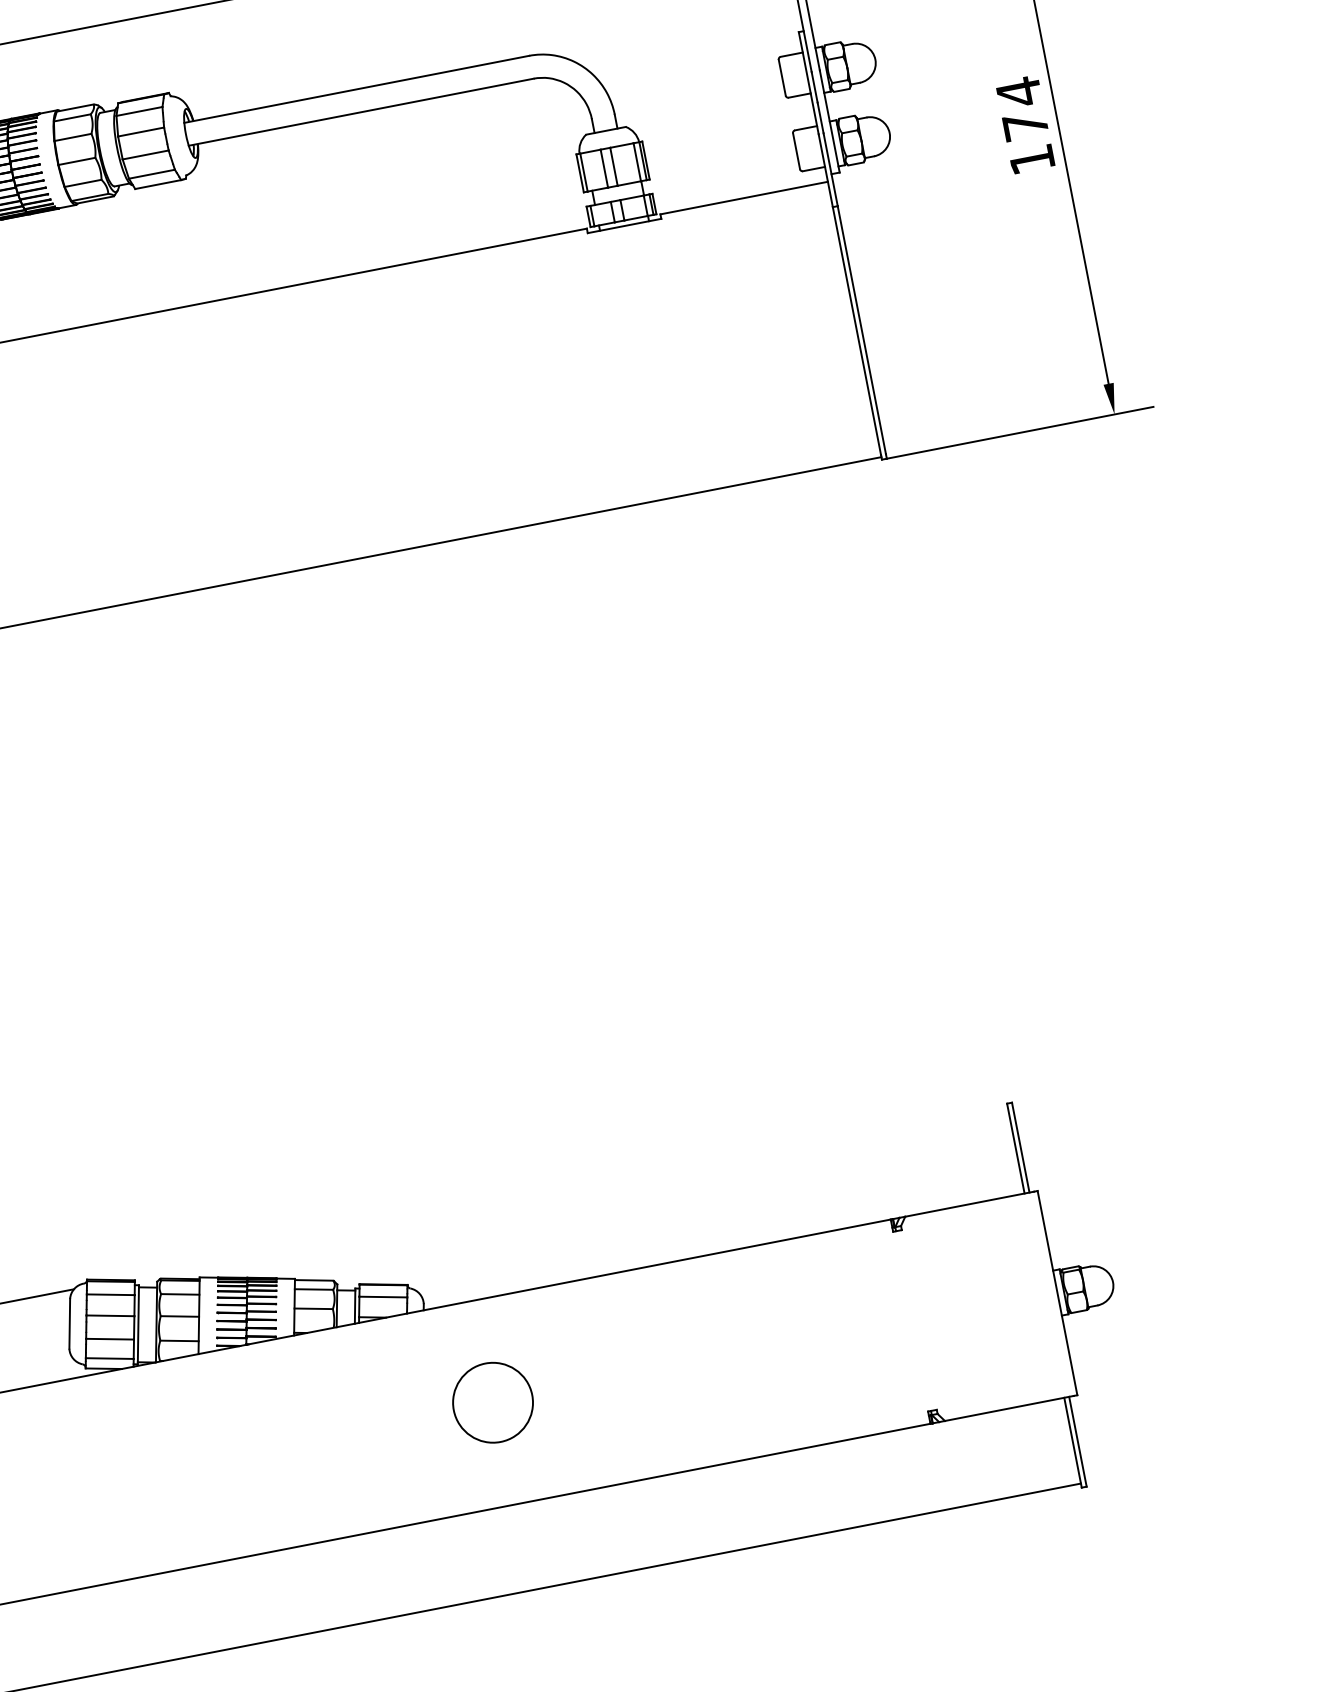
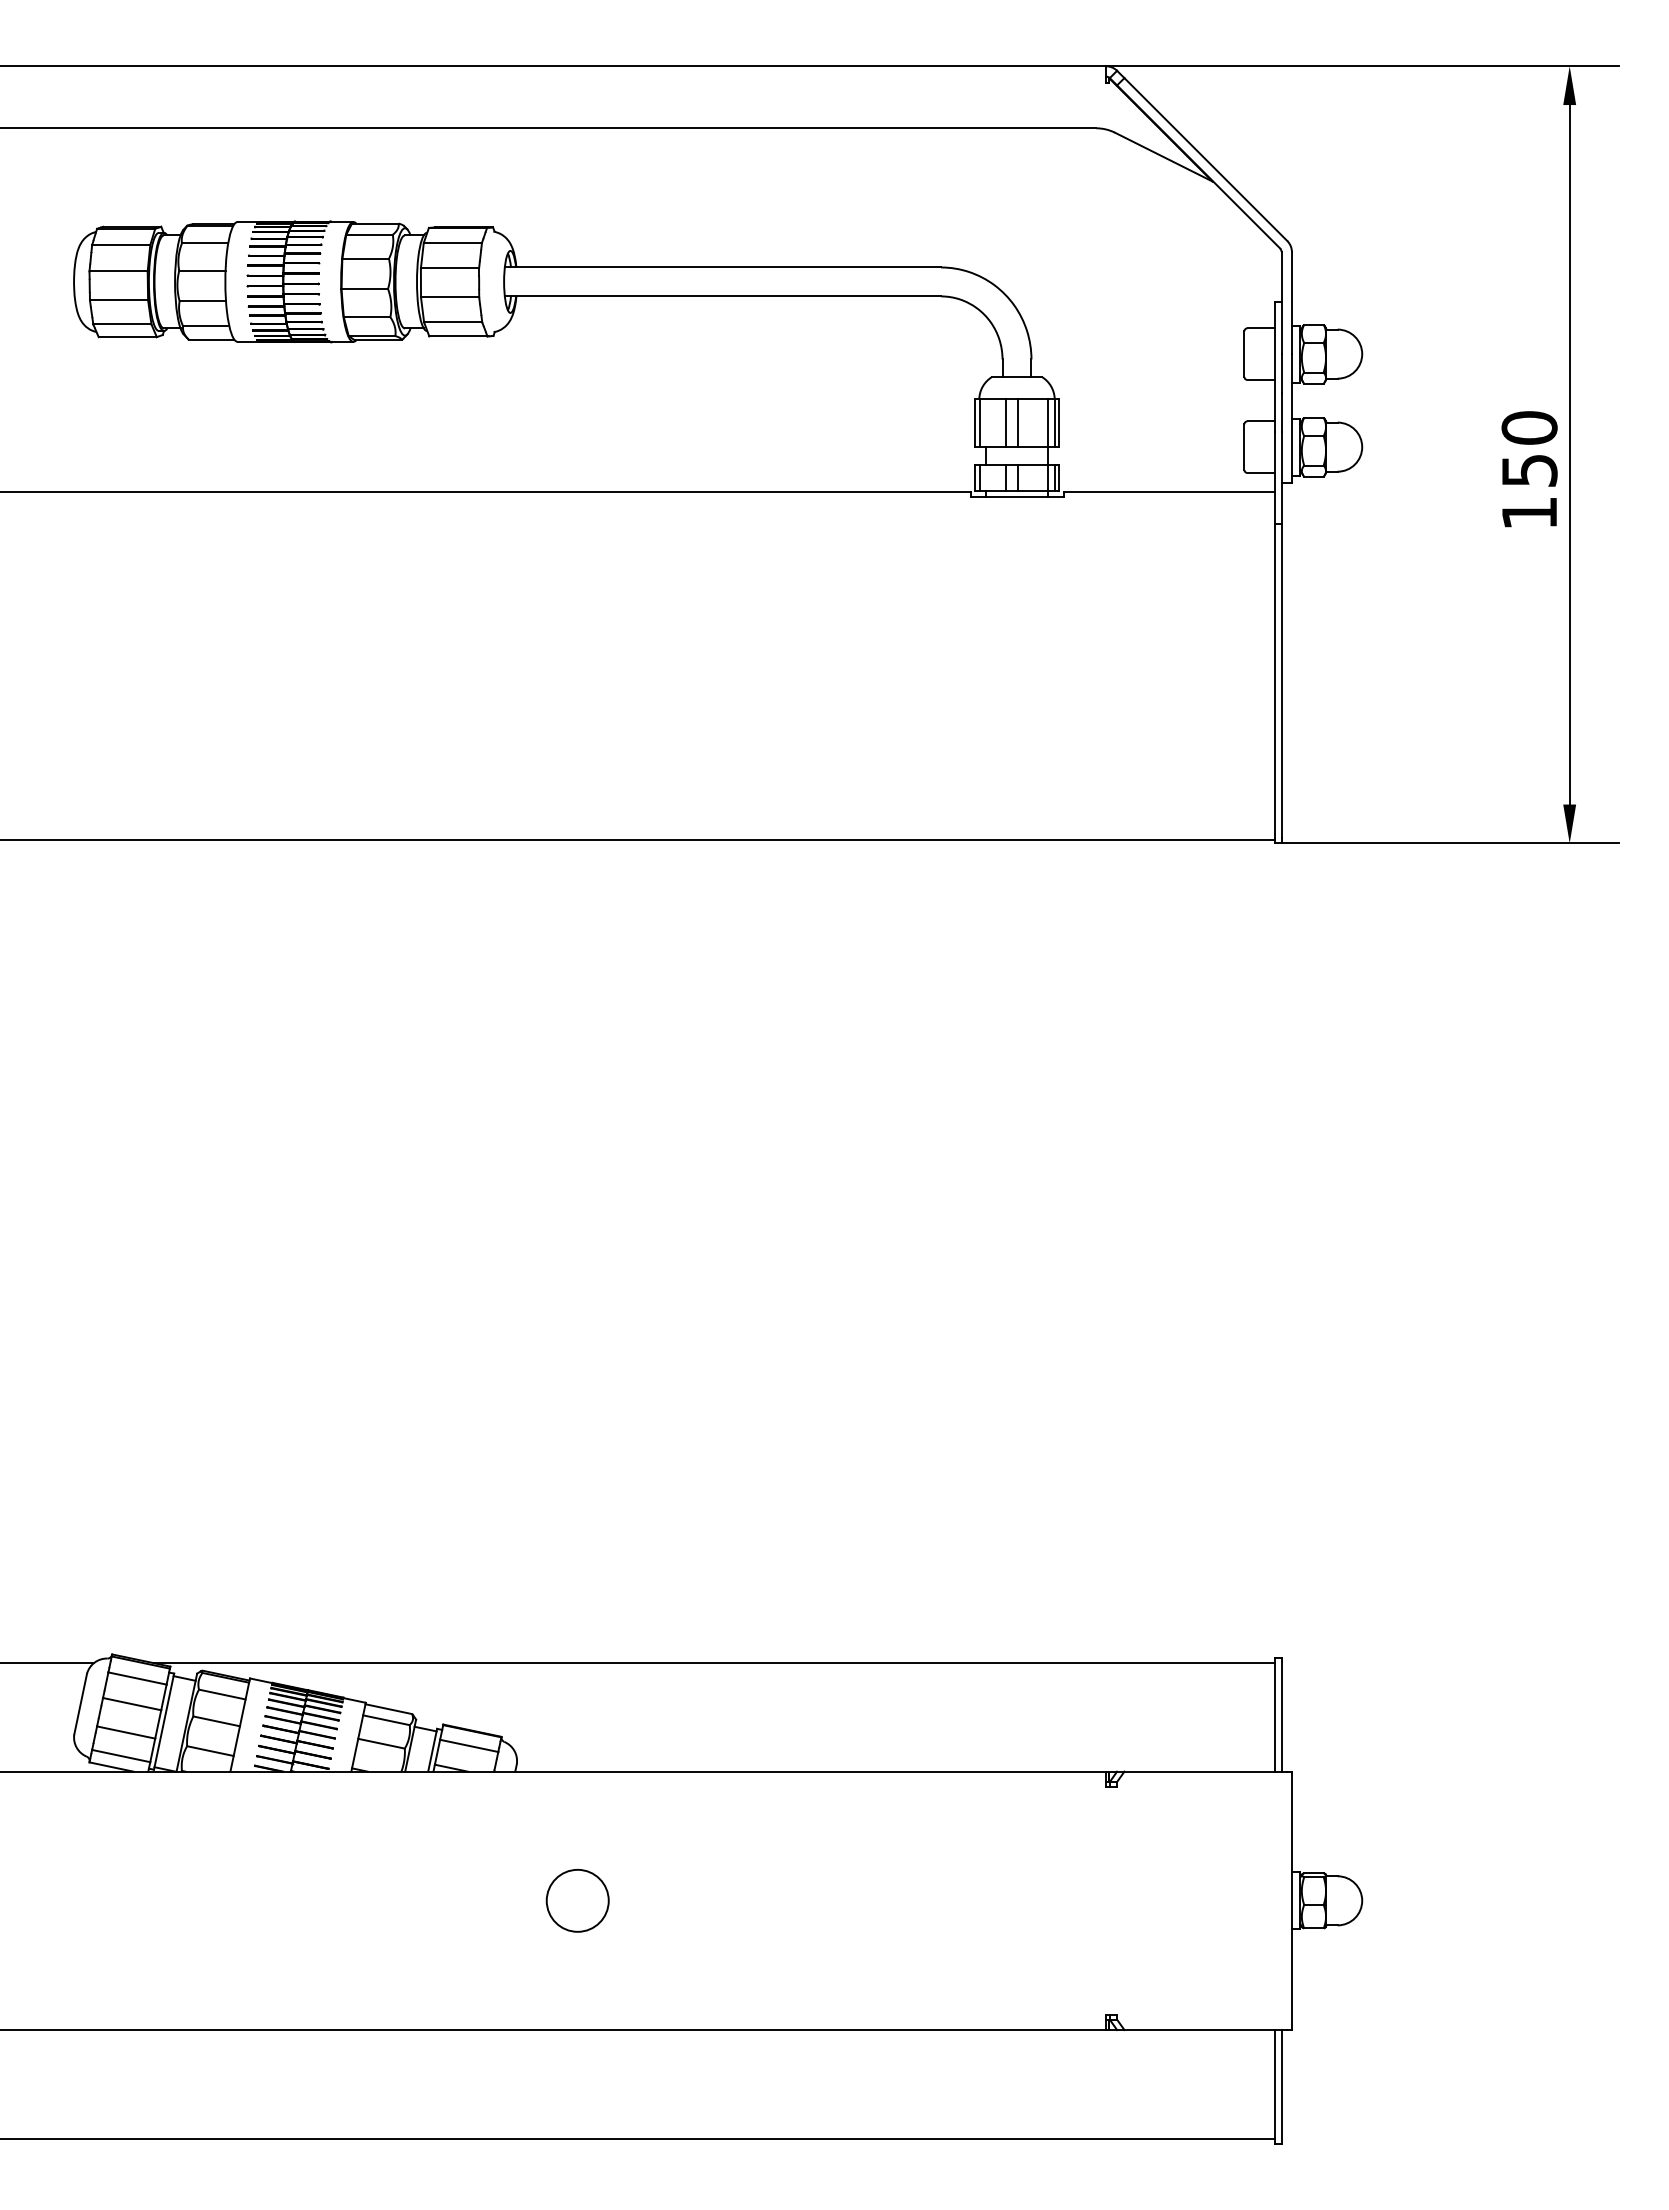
text: (1022, 108) -> (1529, 448), 174 -> 150
line: (564, 1194) -> (714, 1663), added
circle: (492, 1402) -> (577, 1900), size x0.62

